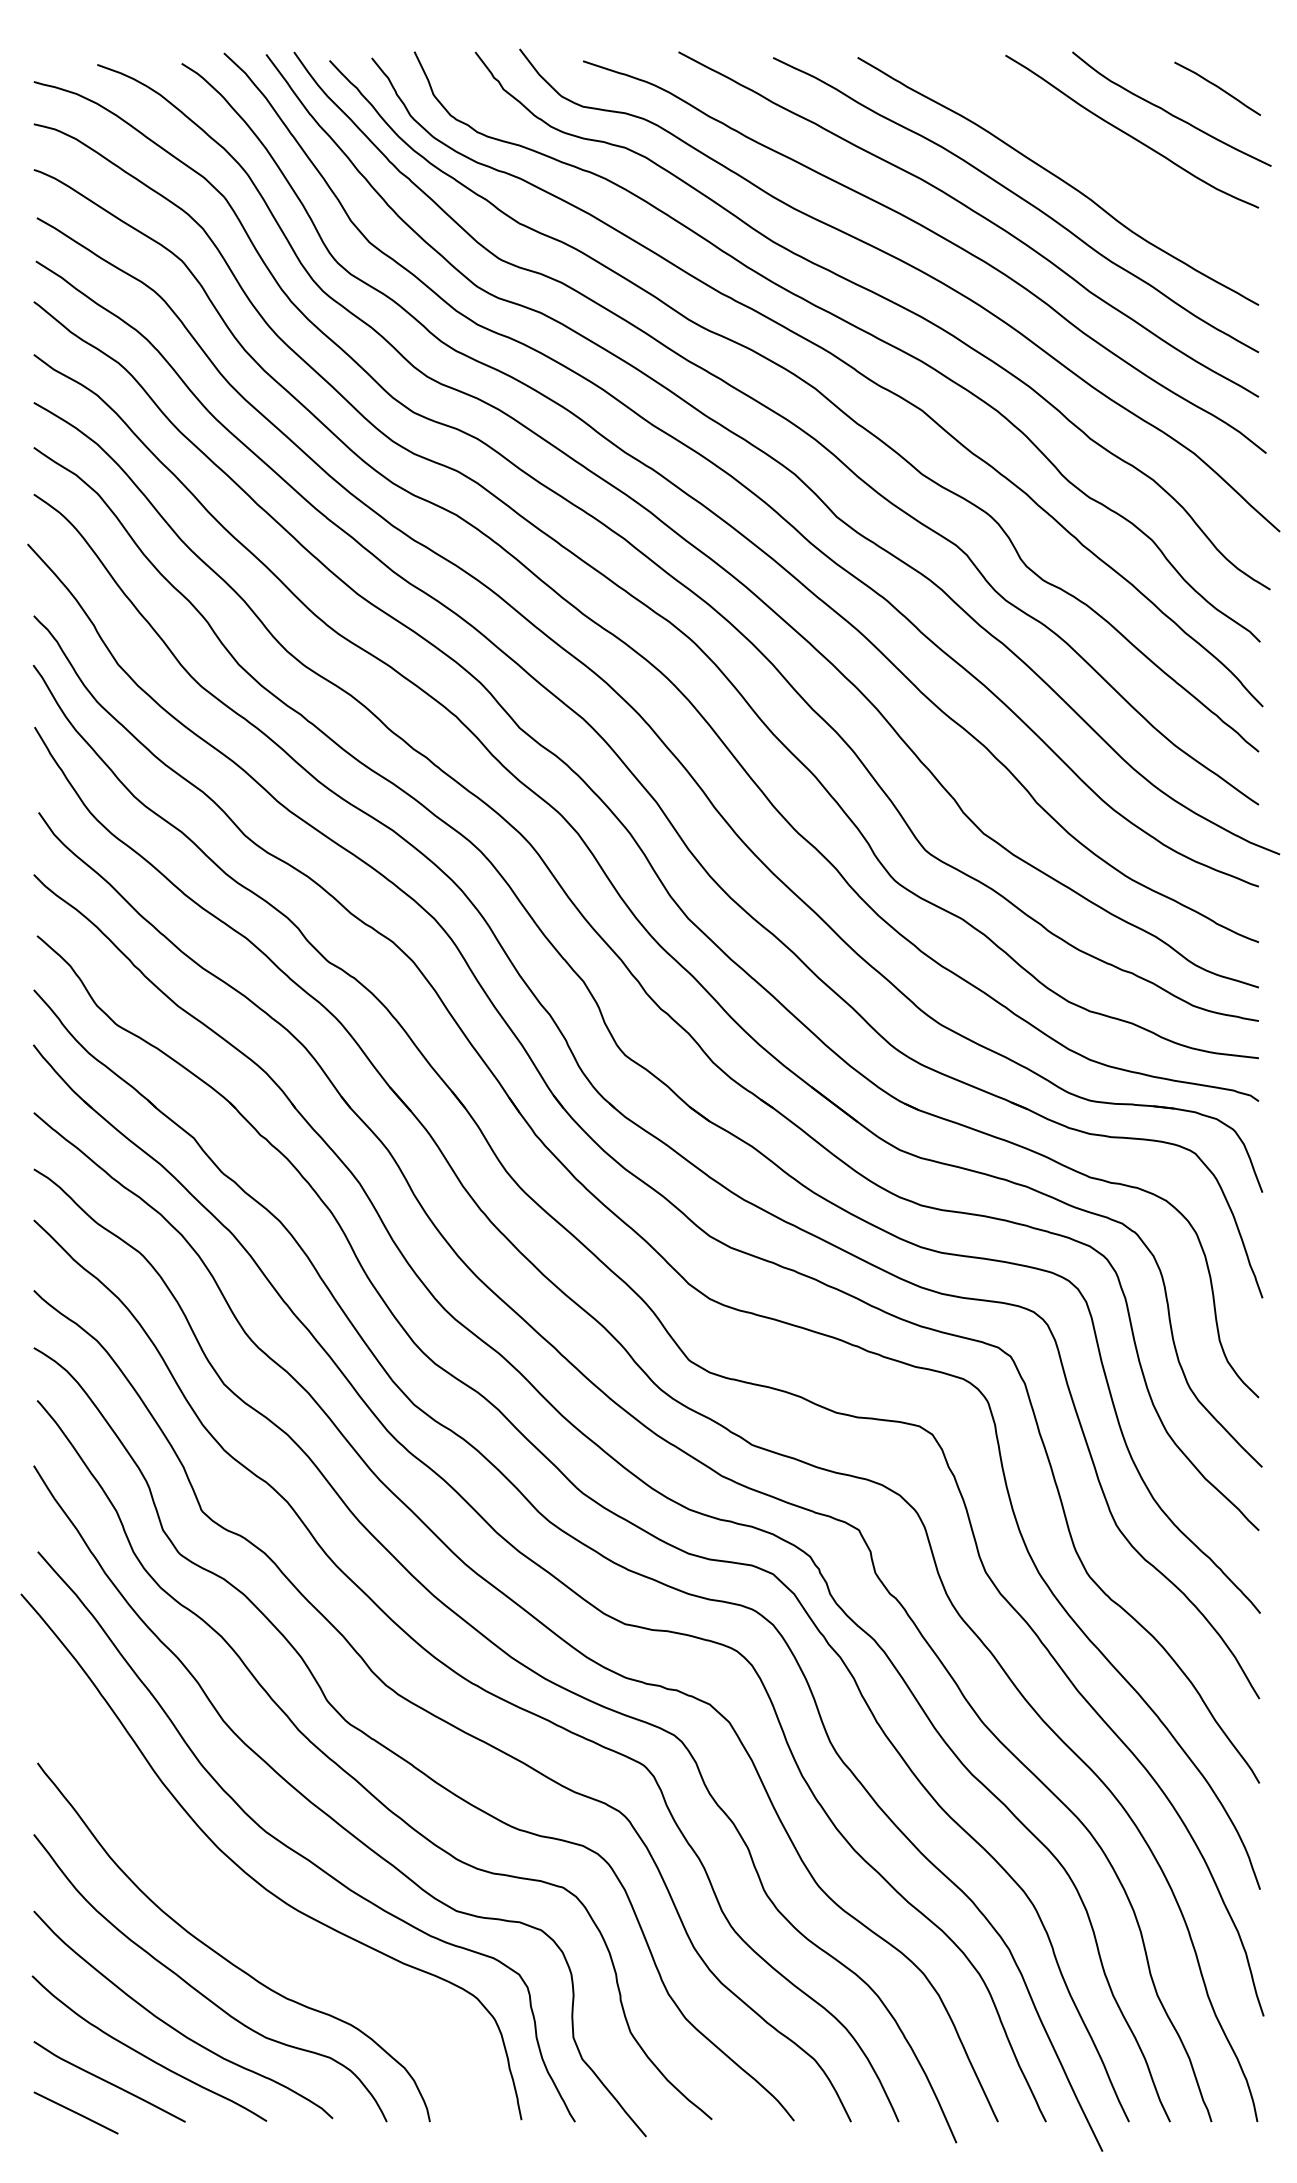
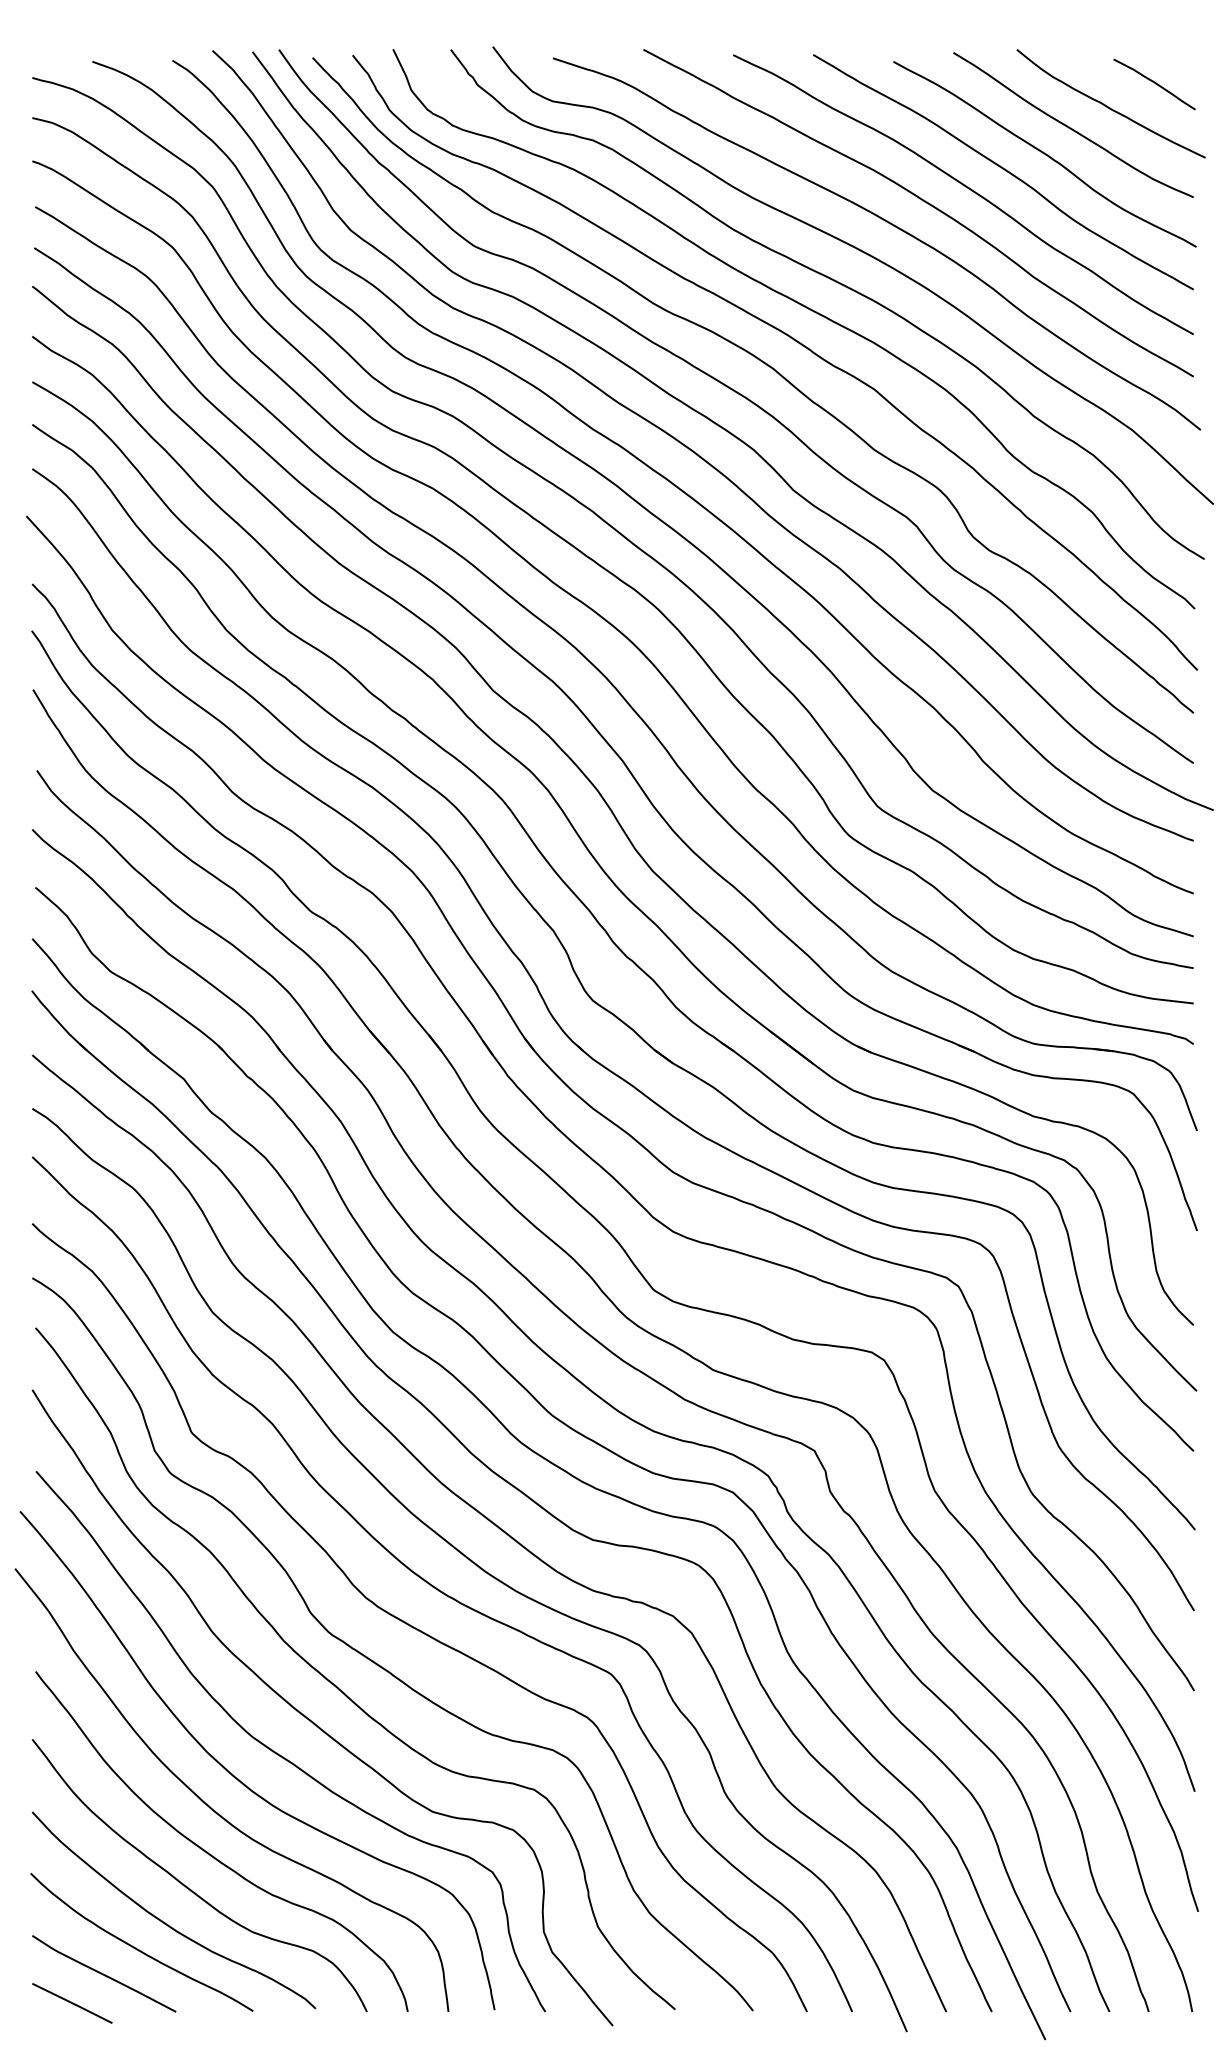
curve: (1101, 162) -> (1044, 154), added
curve: (224, 1907) -> (213, 1808), added

